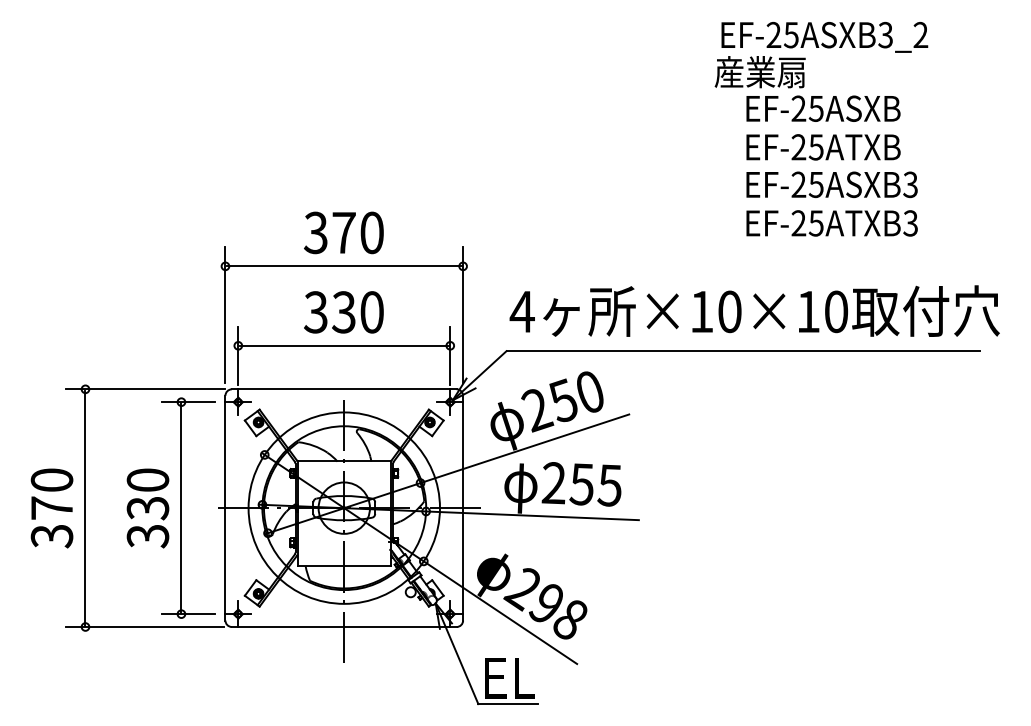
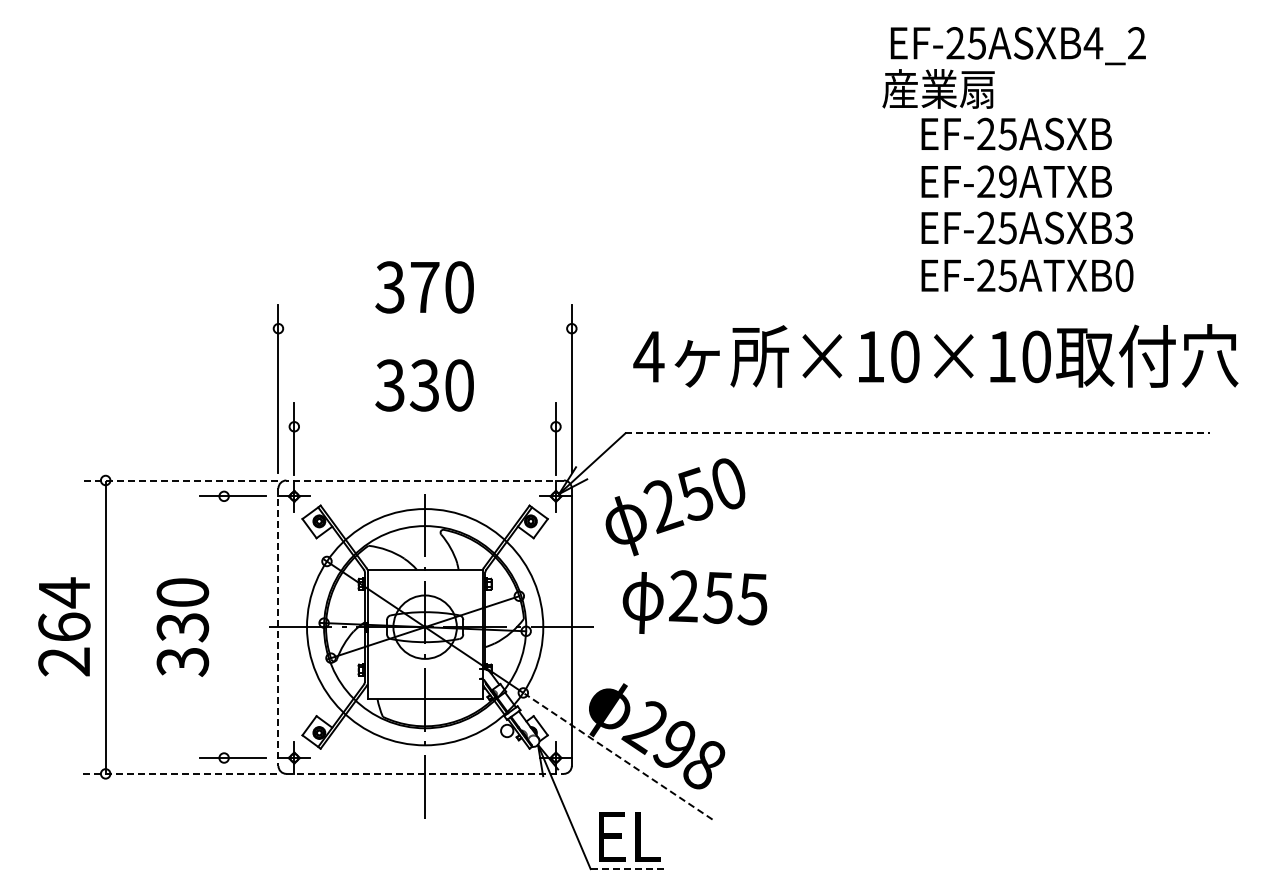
text: (885, 35) -> (1093, 43), EF-25ASXB3_2 -> EF-25ASXB4_2
text: (816, 147) -> (1007, 181), EF-25ATXB -> EF-29ATXB
text: (910, 223) -> (1124, 275), EF-25ATXB3 -> EF-25ATXB0
line: (344, 266) -> (425, 328), removed
text: (754, 310) -> (935, 355), moved
line: (343, 345) -> (424, 426), removed
line: (743, 351) -> (918, 433), solid -> dashed
line: (145, 389) -> (179, 480), solid -> dashed
line: (344, 389) -> (425, 480), solid -> dashed
line: (525, 448) -> (648, 553), removed
text: (52, 507) -> (64, 626), 370 -> 264
line: (181, 507) -> (224, 626), removed
line: (225, 508) -> (278, 627), solid -> dashed
line: (532, 515) -> (657, 636), removed
line: (500, 612) -> (618, 756), solid -> dashed
line: (144, 626) -> (178, 773), solid -> dashed
line: (344, 626) -> (425, 773), solid -> dashed
line: (508, 704) -> (627, 869), solid -> dashed

